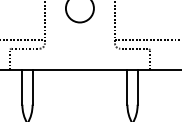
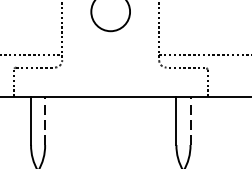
line: (32, 86) -> (45, 119), solid -> dashed
line: (137, 86) -> (190, 119), solid -> dashed

